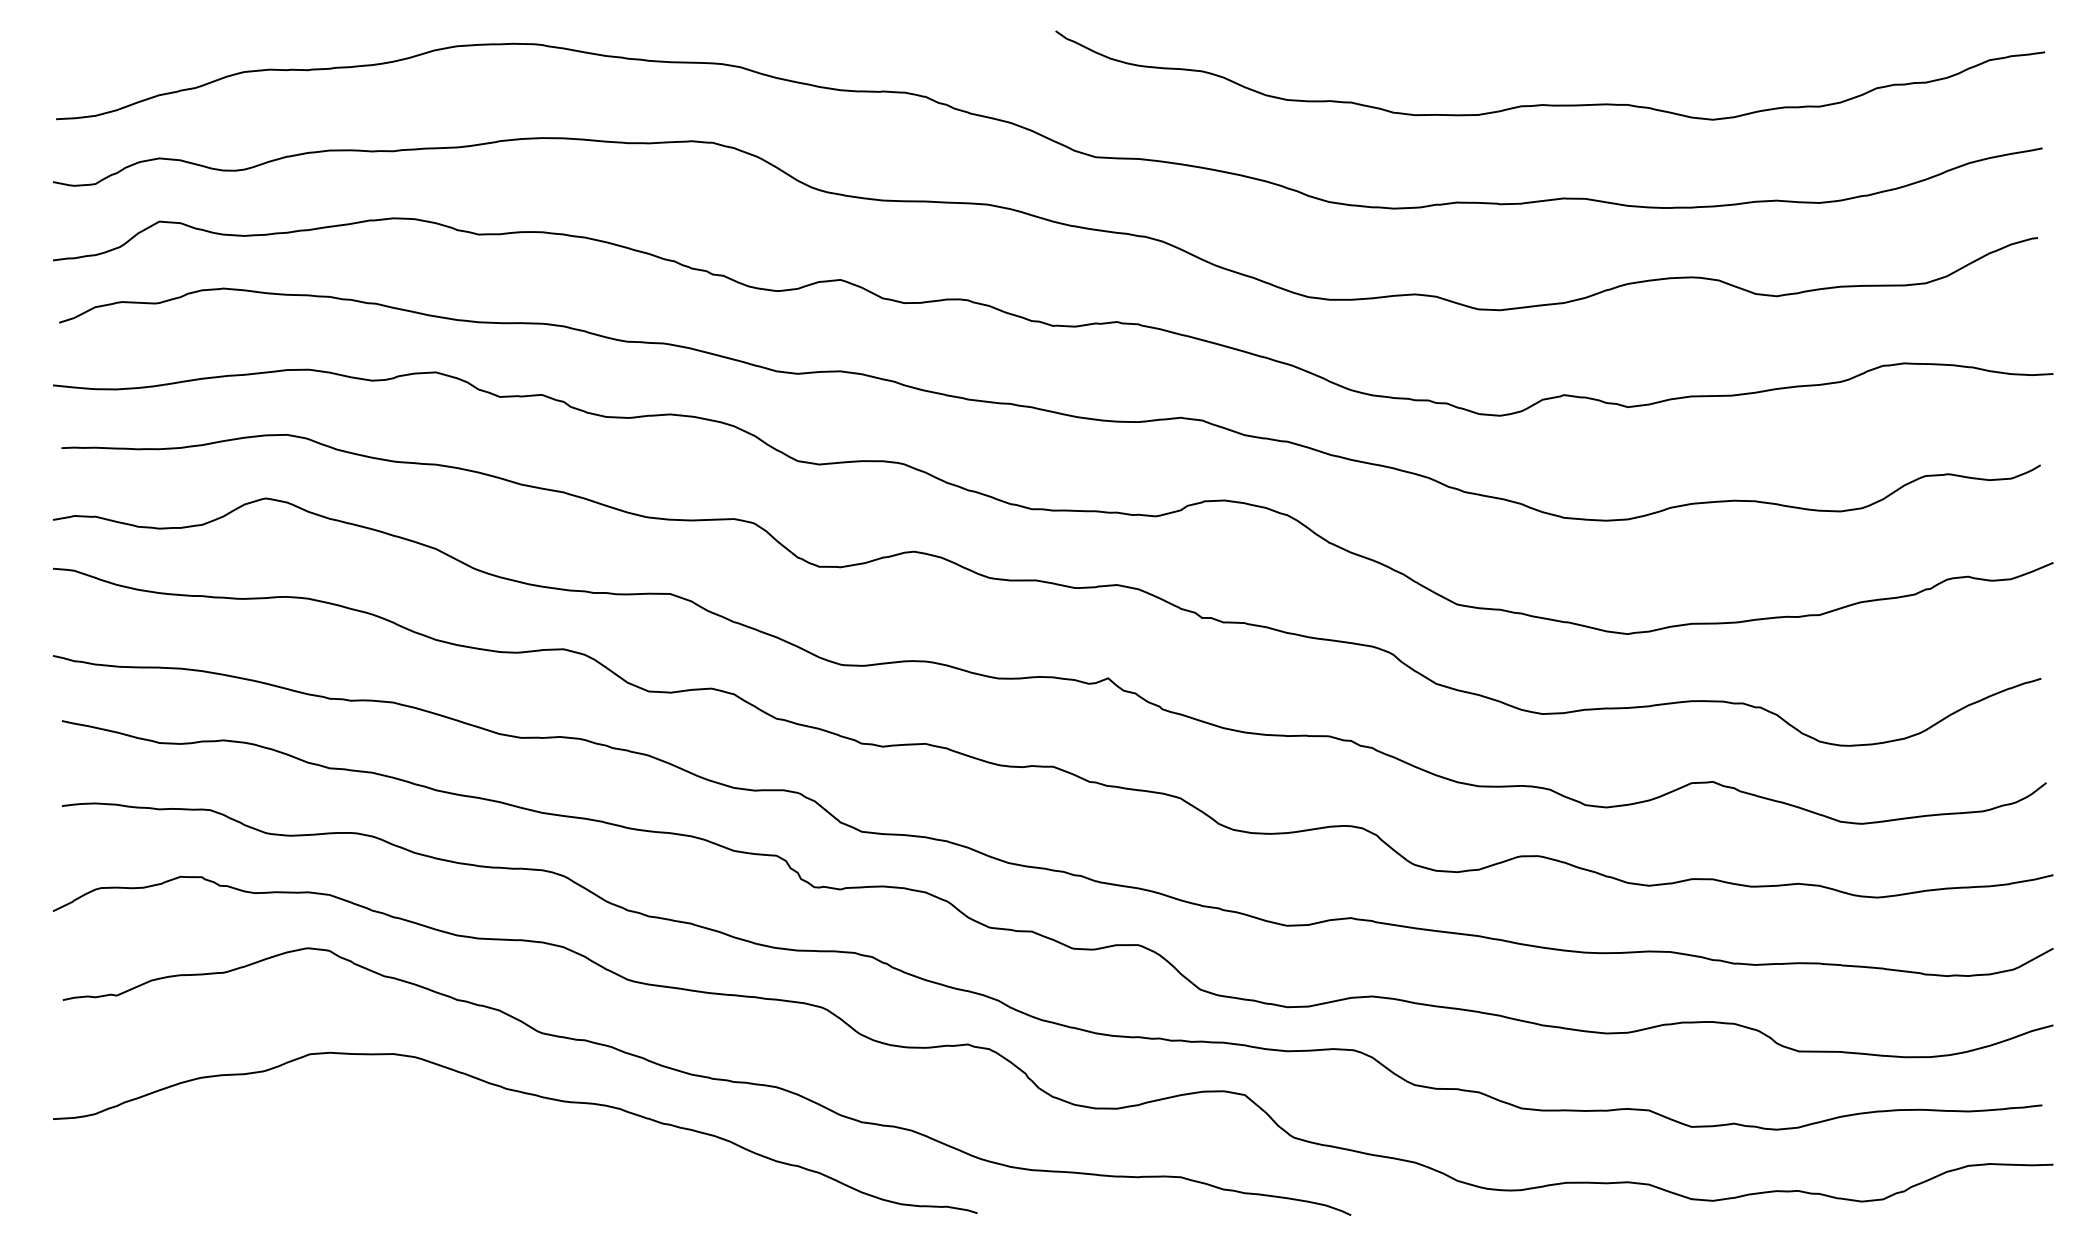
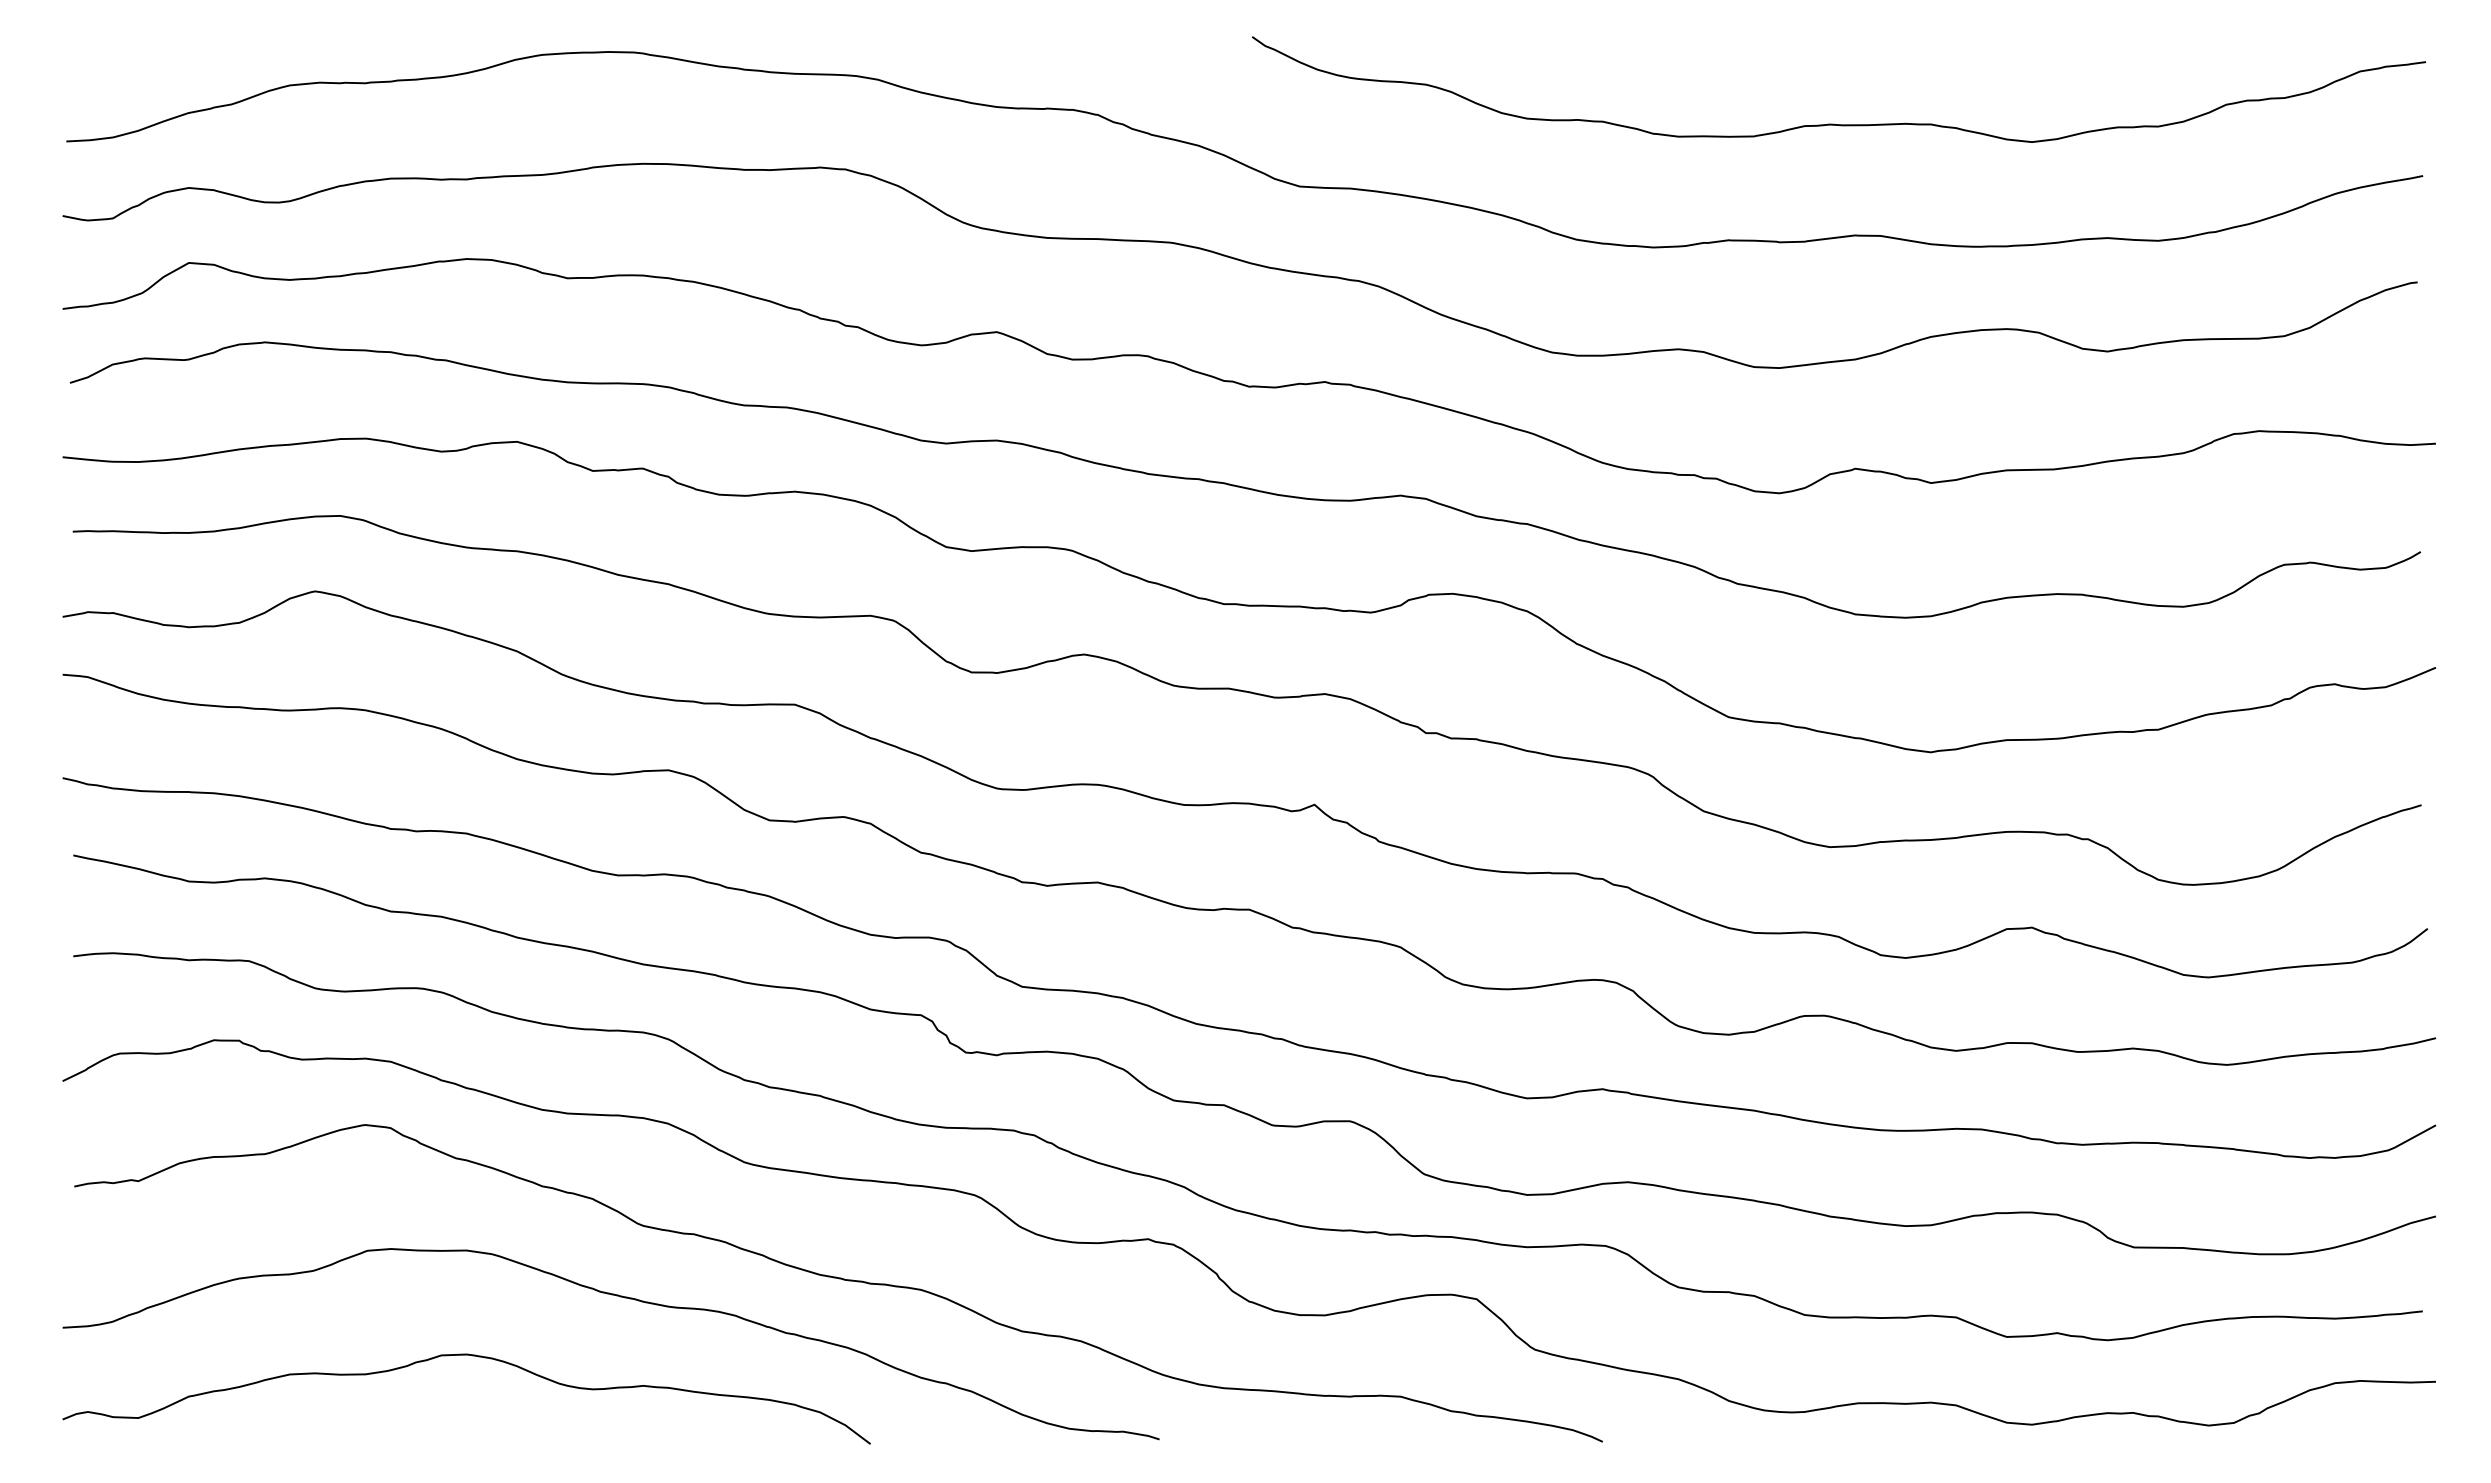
curve: (398, 1143) -> (472, 1356), added

